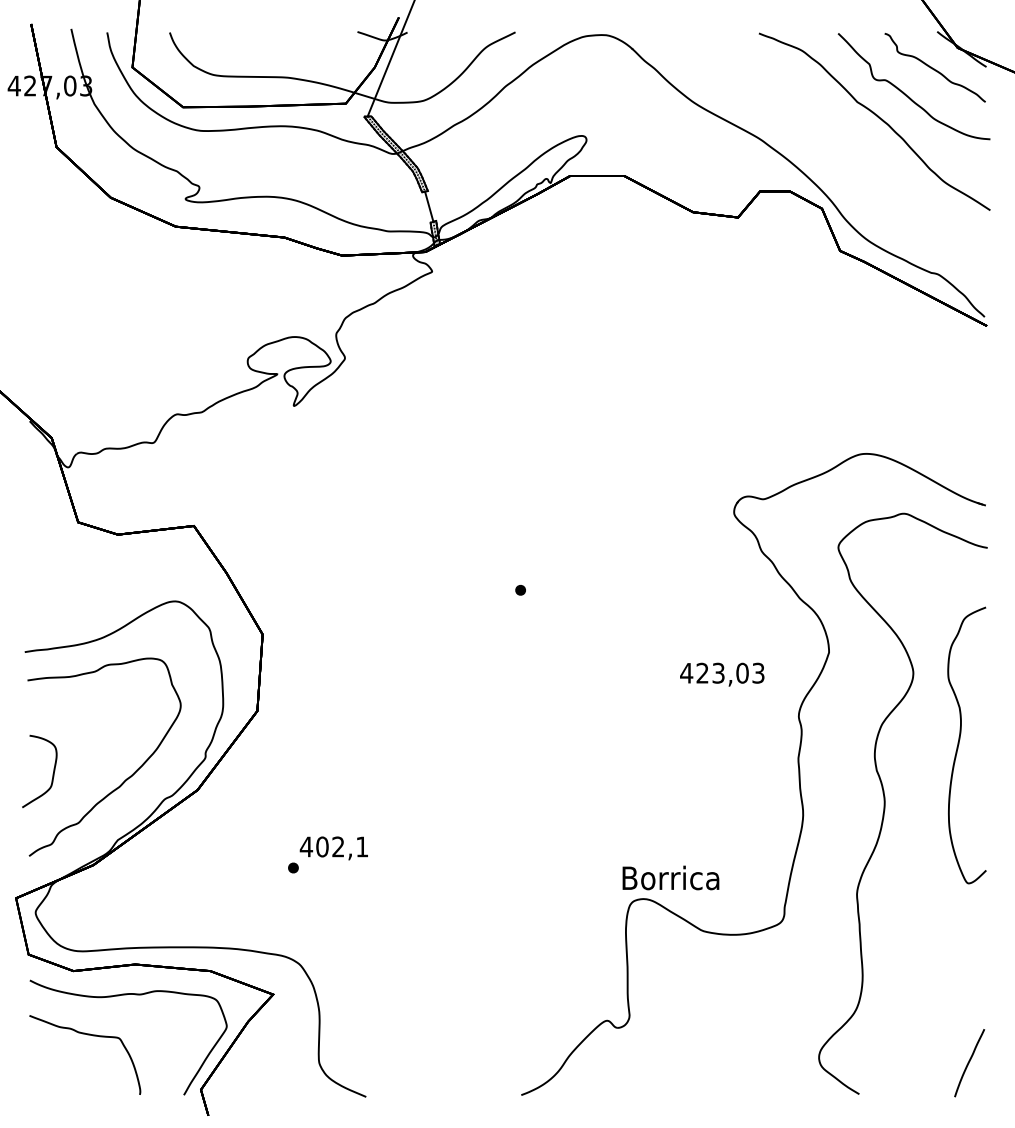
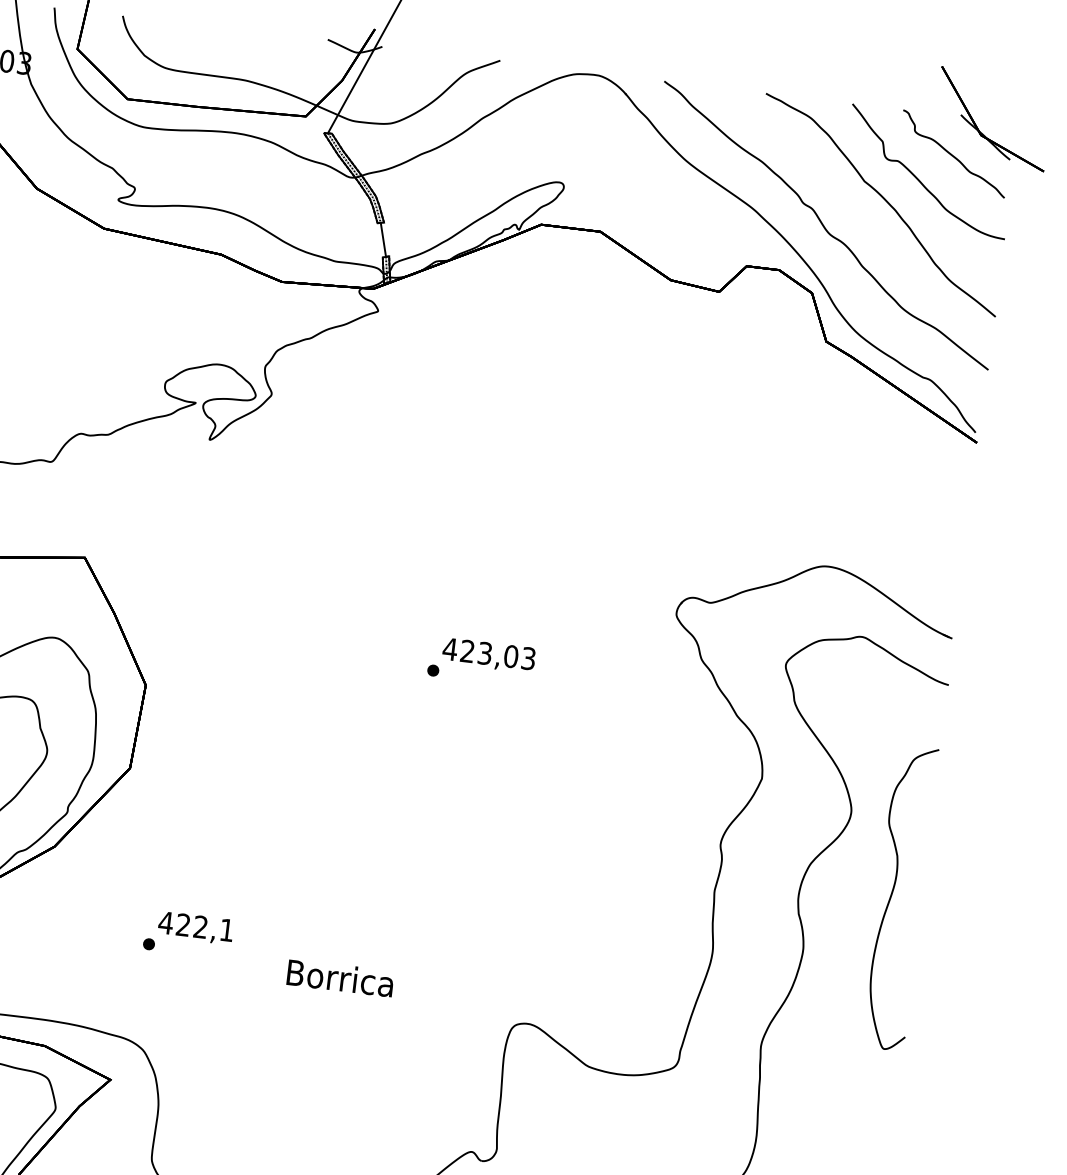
part: (827, 145) -> (826, 224), added
text: (722, 674) -> (489, 655), moved
text: (322, 846) -> (183, 924), 402,1 -> 422,1
text: (670, 877) -> (340, 977), moved

